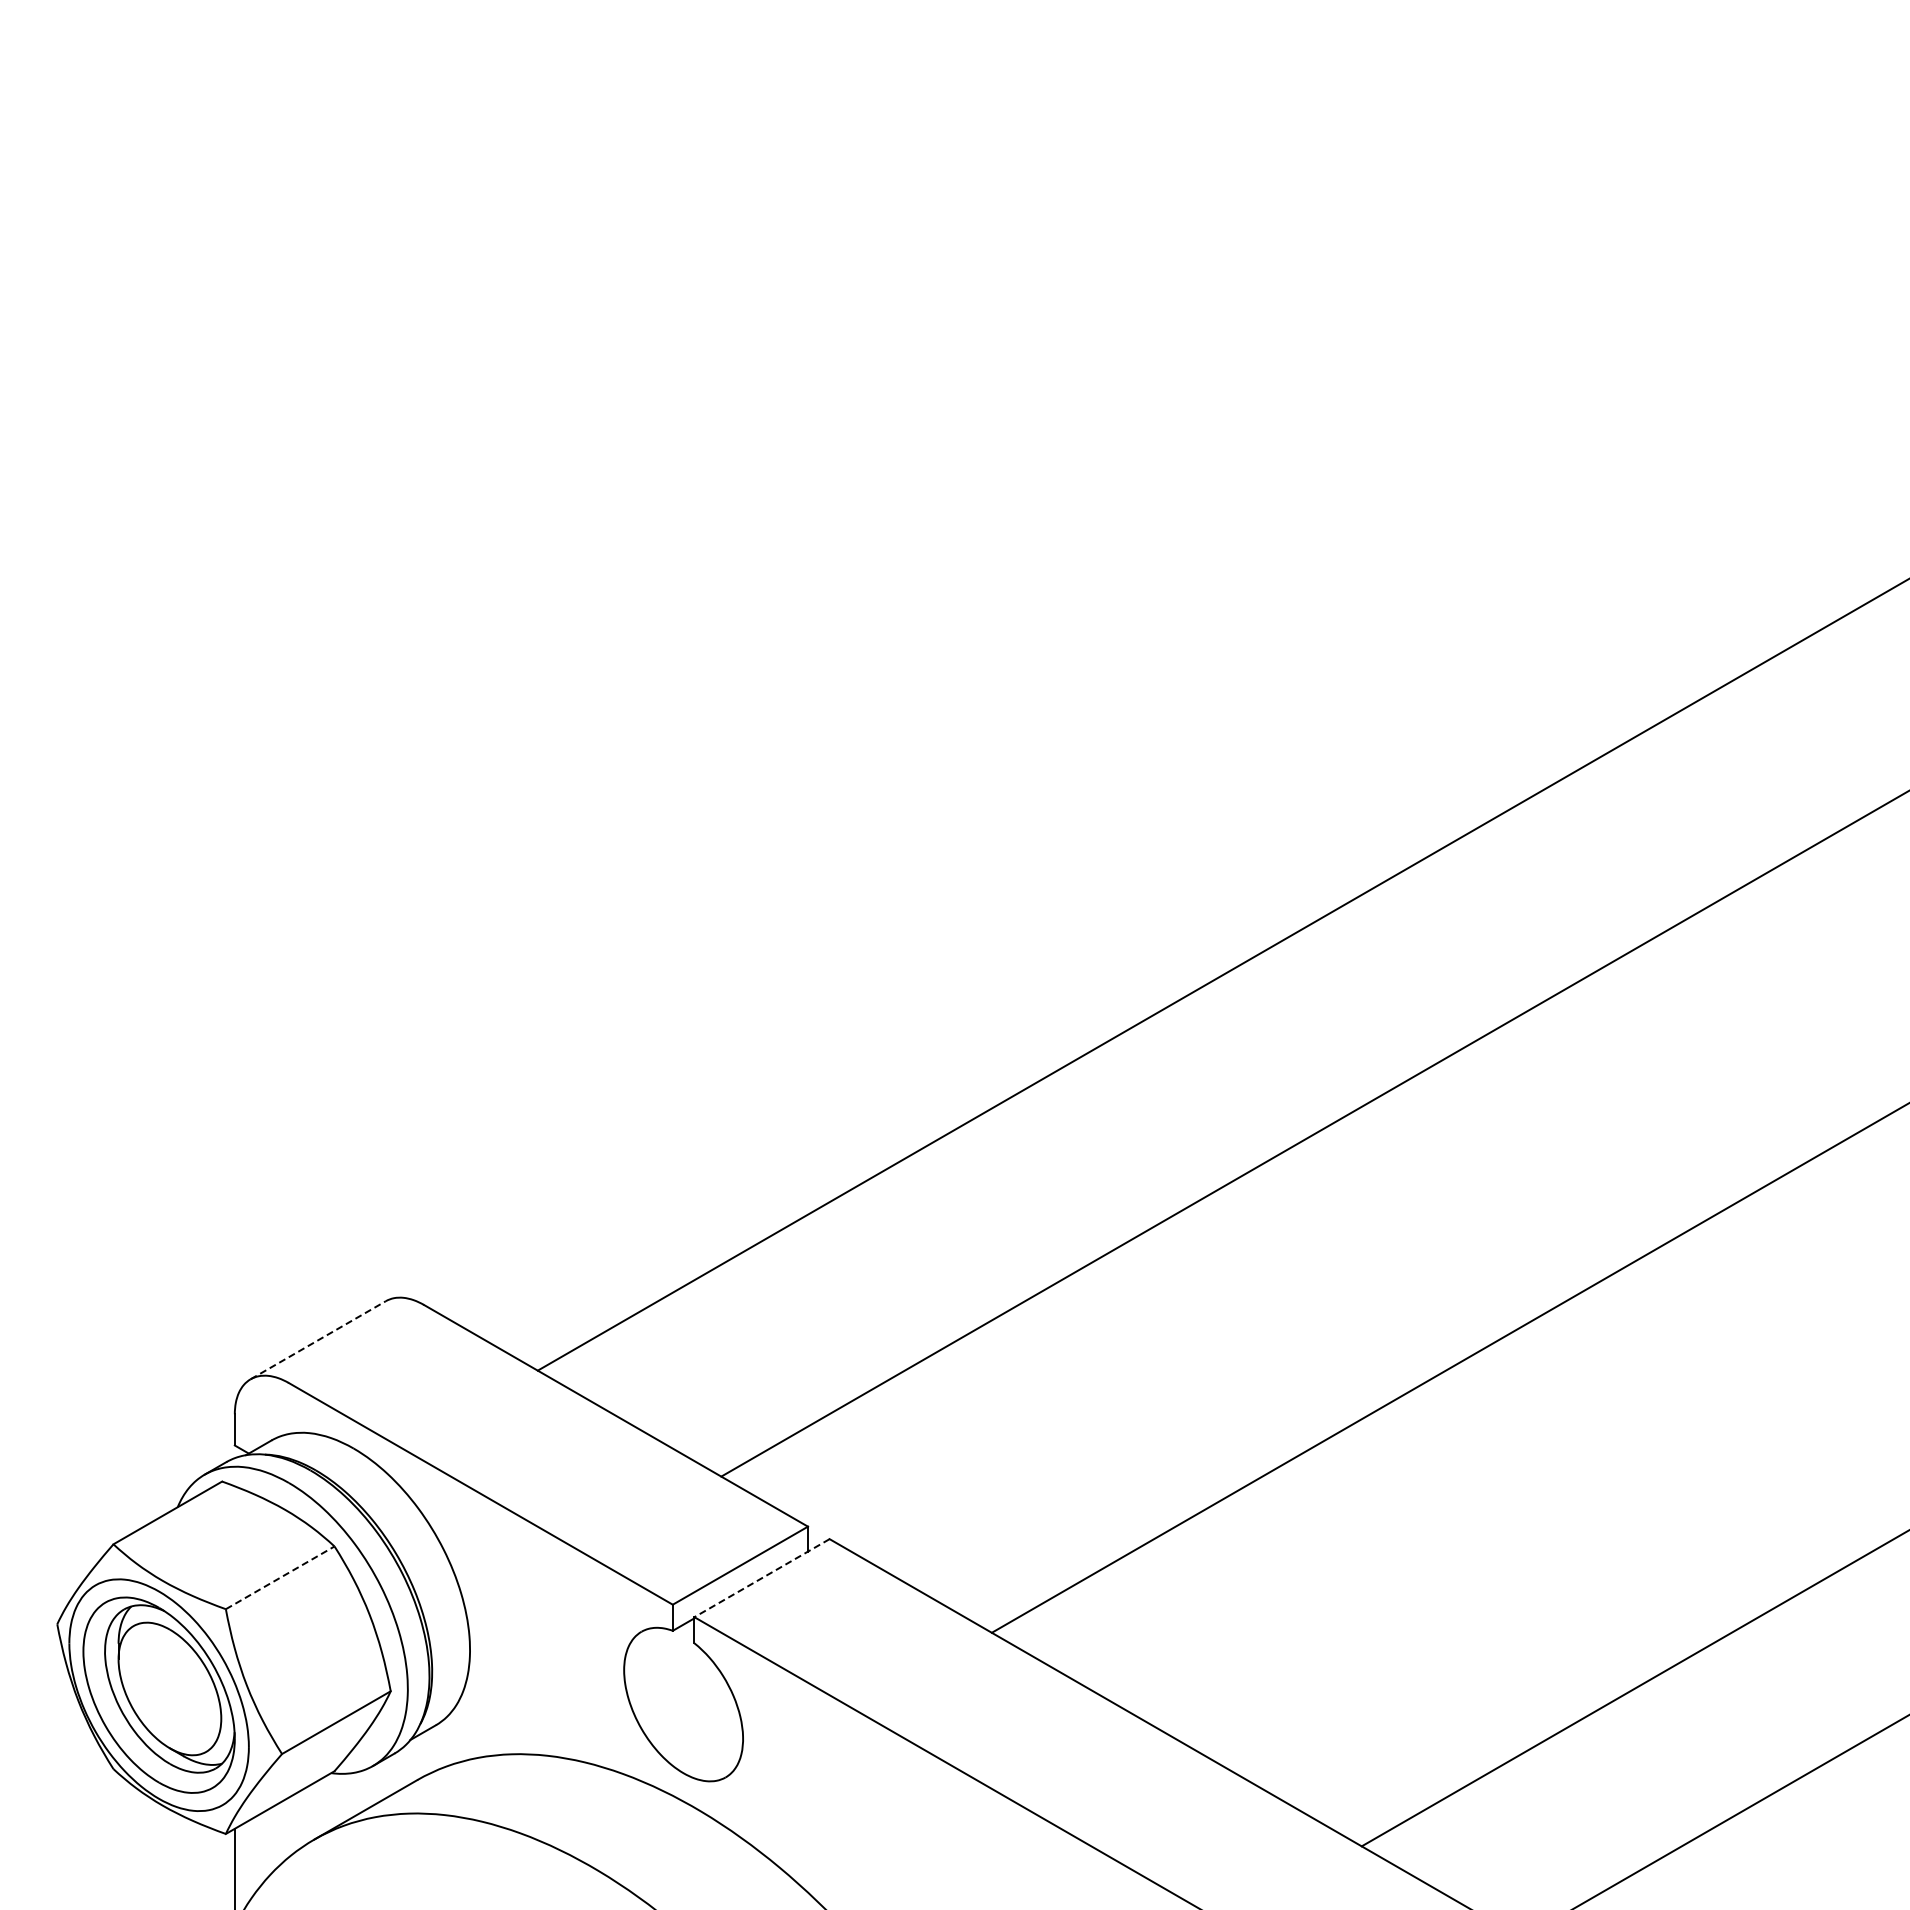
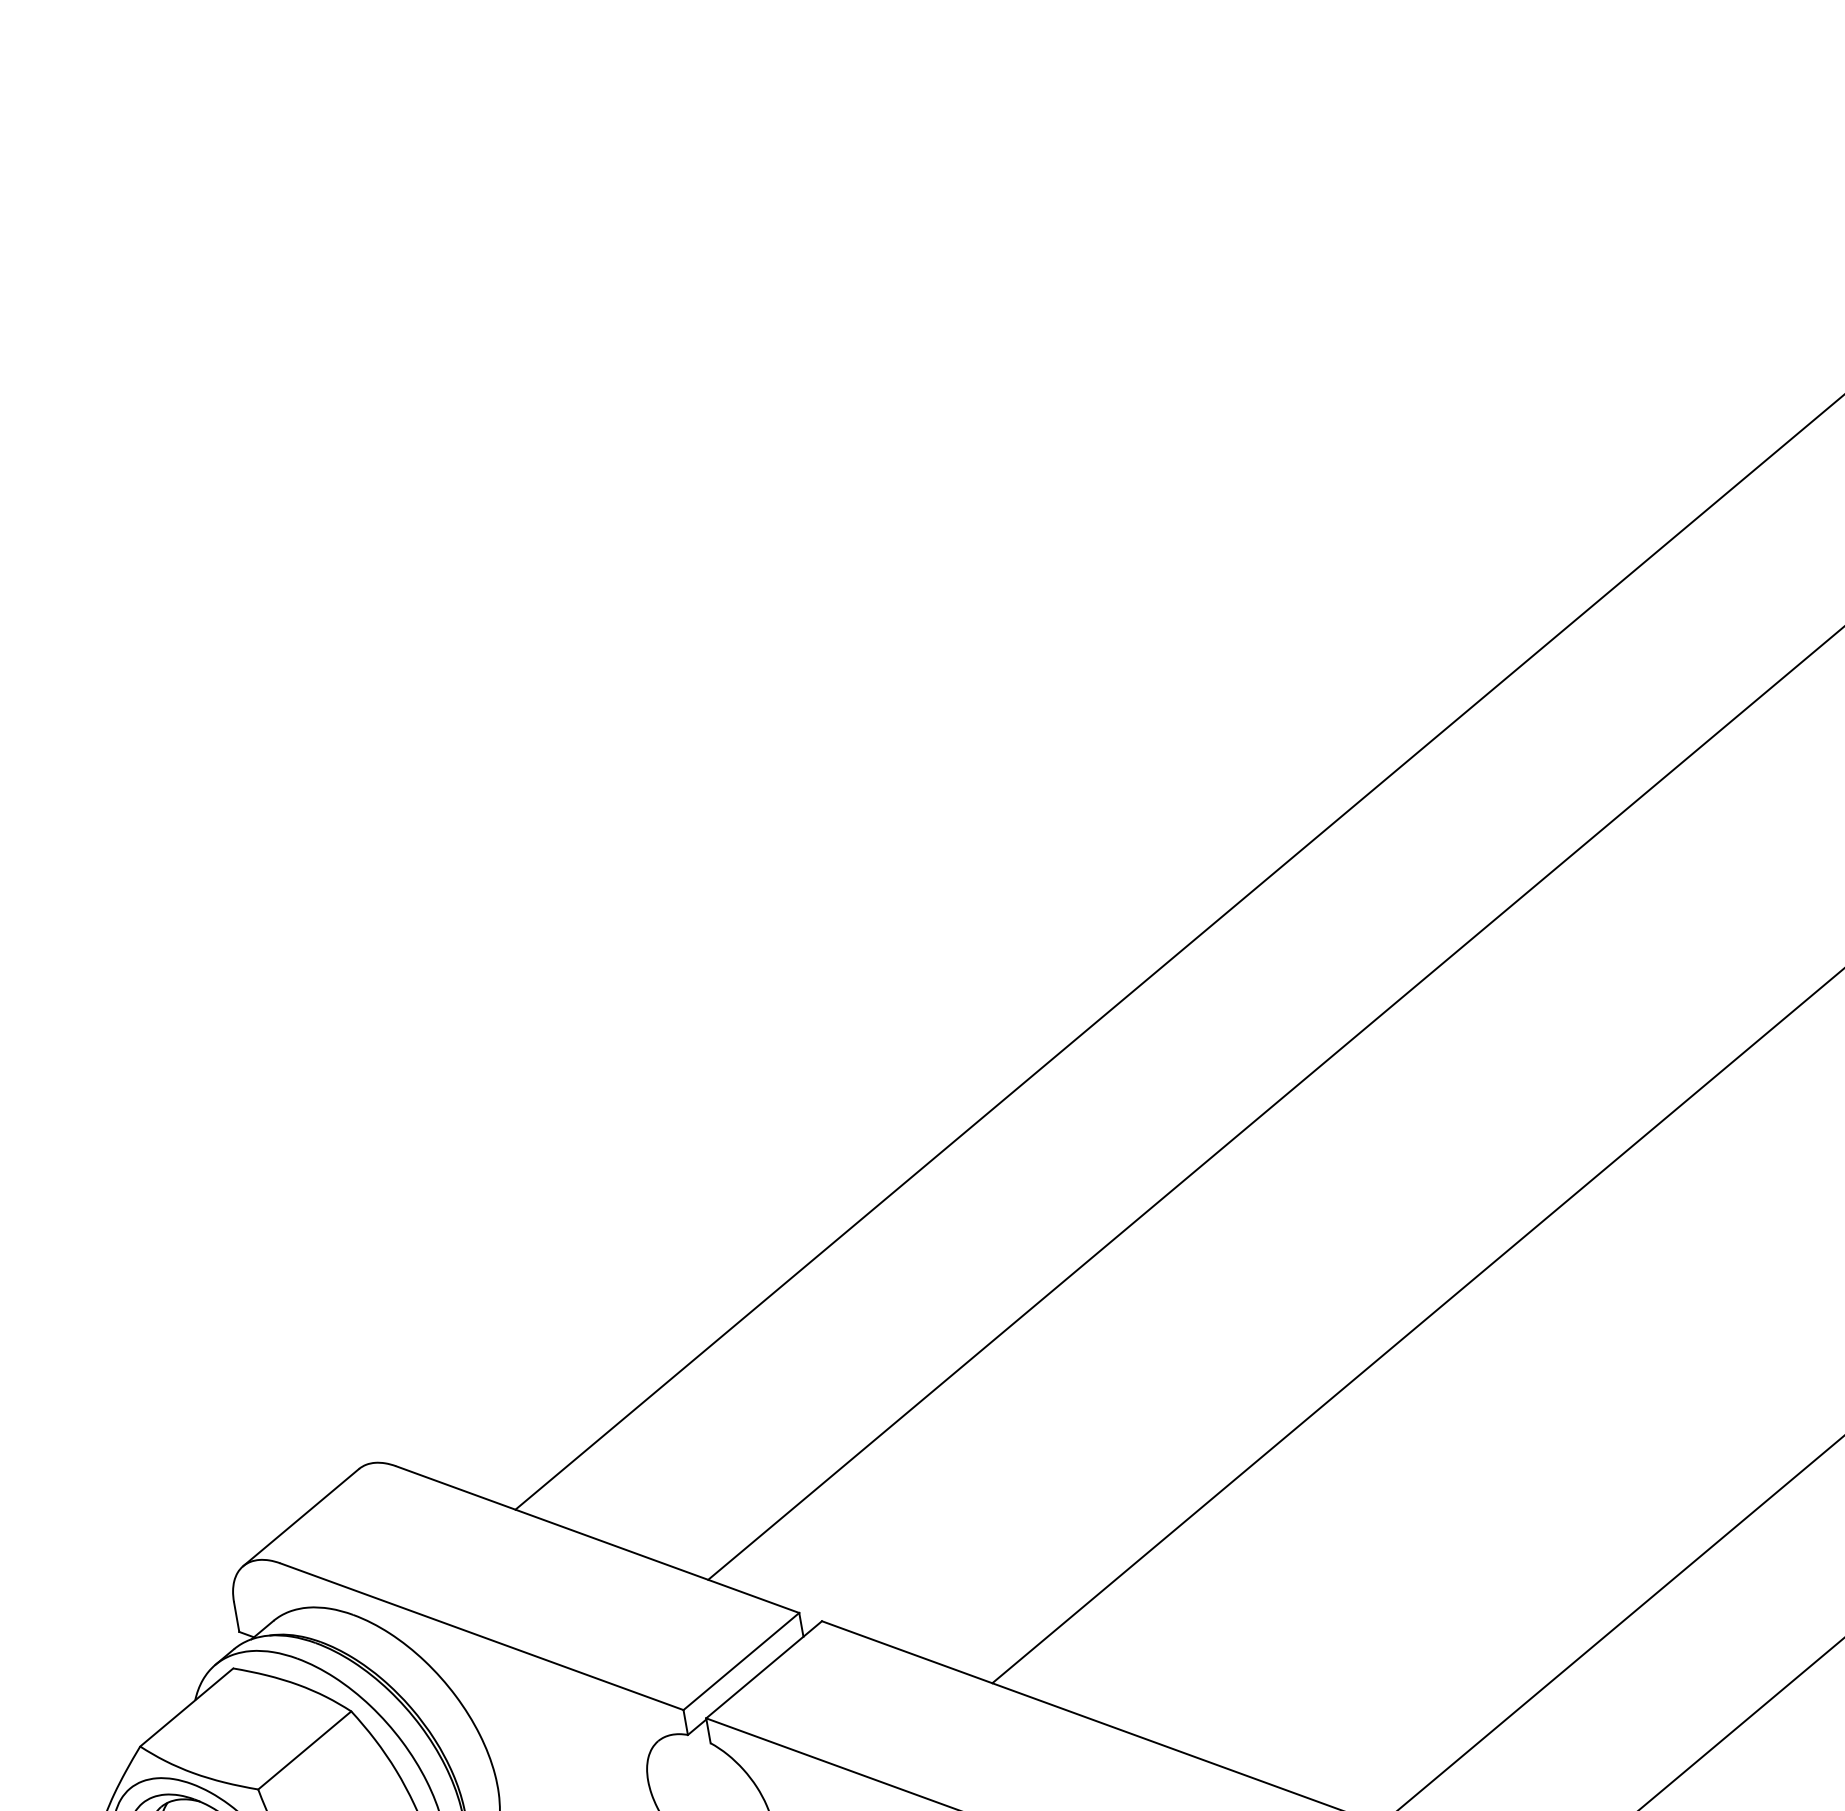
line: (318, 1339) -> (301, 1516), dashed -> solid
line: (280, 1577) -> (305, 1750), dashed -> solid
line: (761, 1578) -> (763, 1670), dashed -> solid

